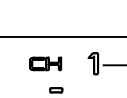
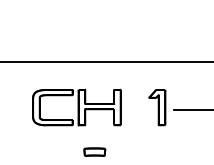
part: (45, 63) -> (76, 106), size x1.67

